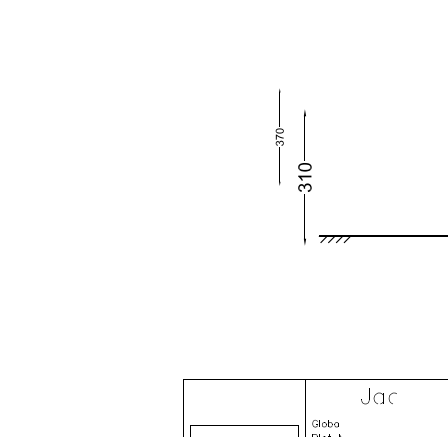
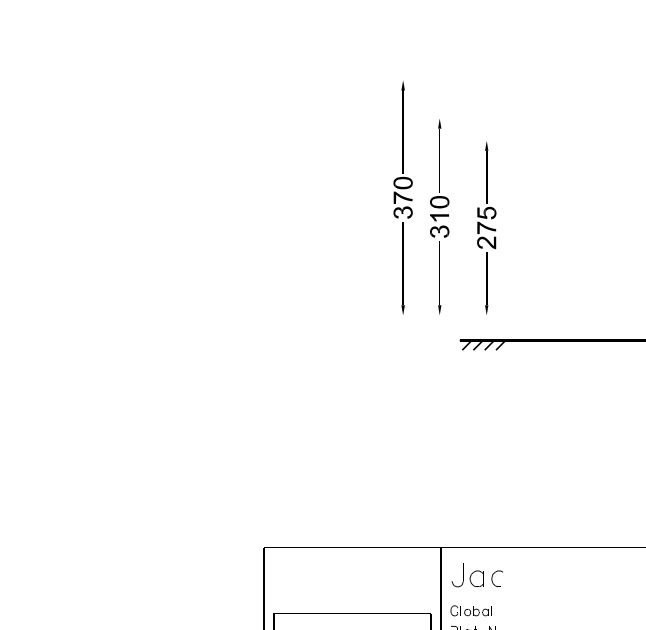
part: (279, 136) -> (403, 196), size x1.67
part: (337, 157) -> (486, 227), added
part: (304, 177) -> (439, 216), moved
part: (378, 396) -> (476, 576), moved

